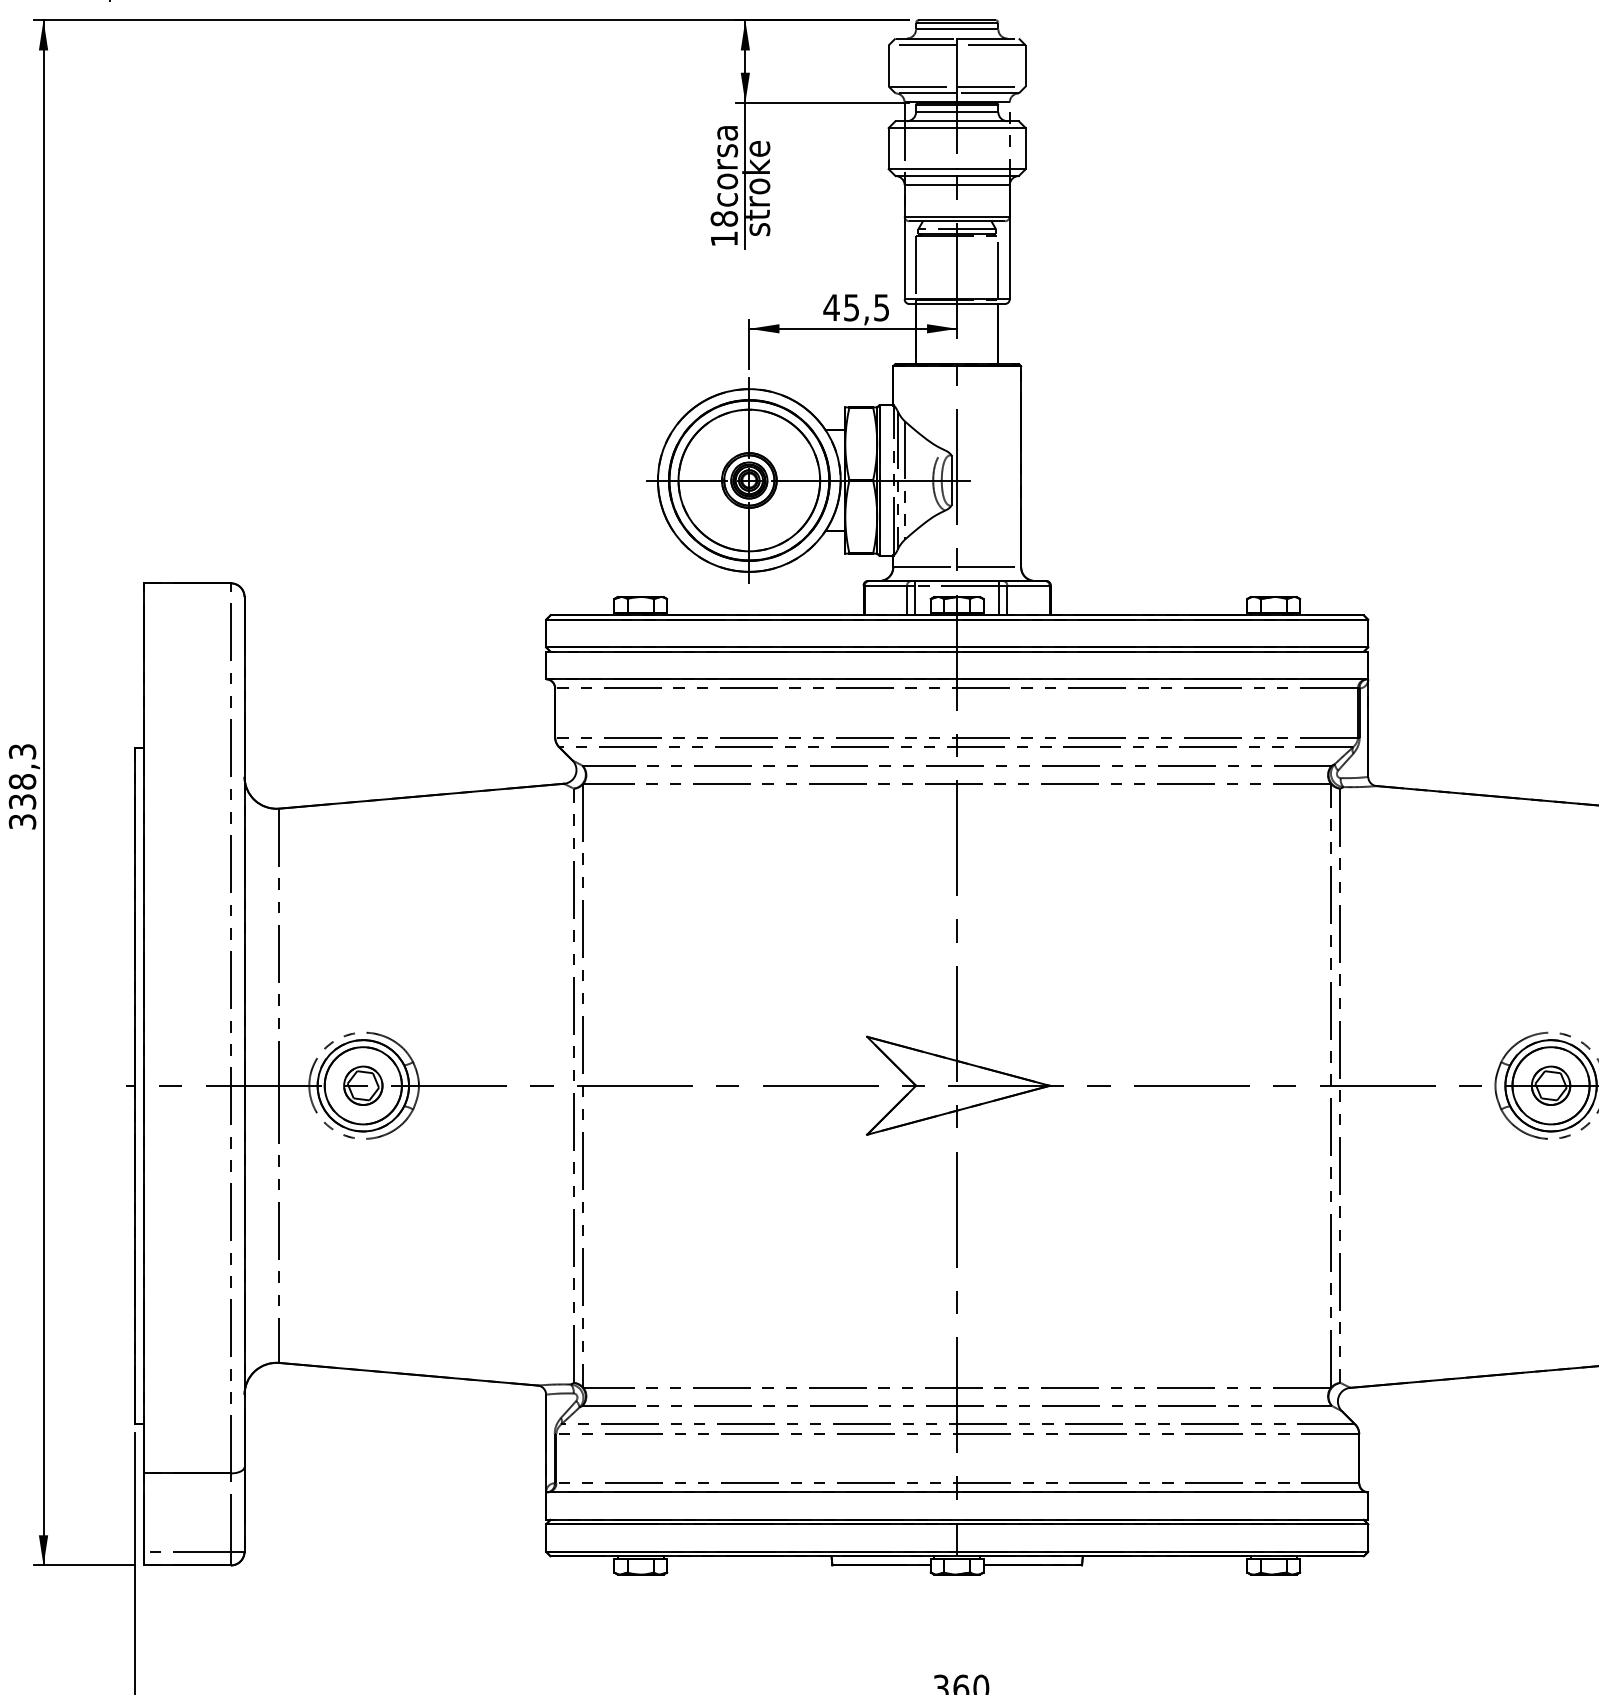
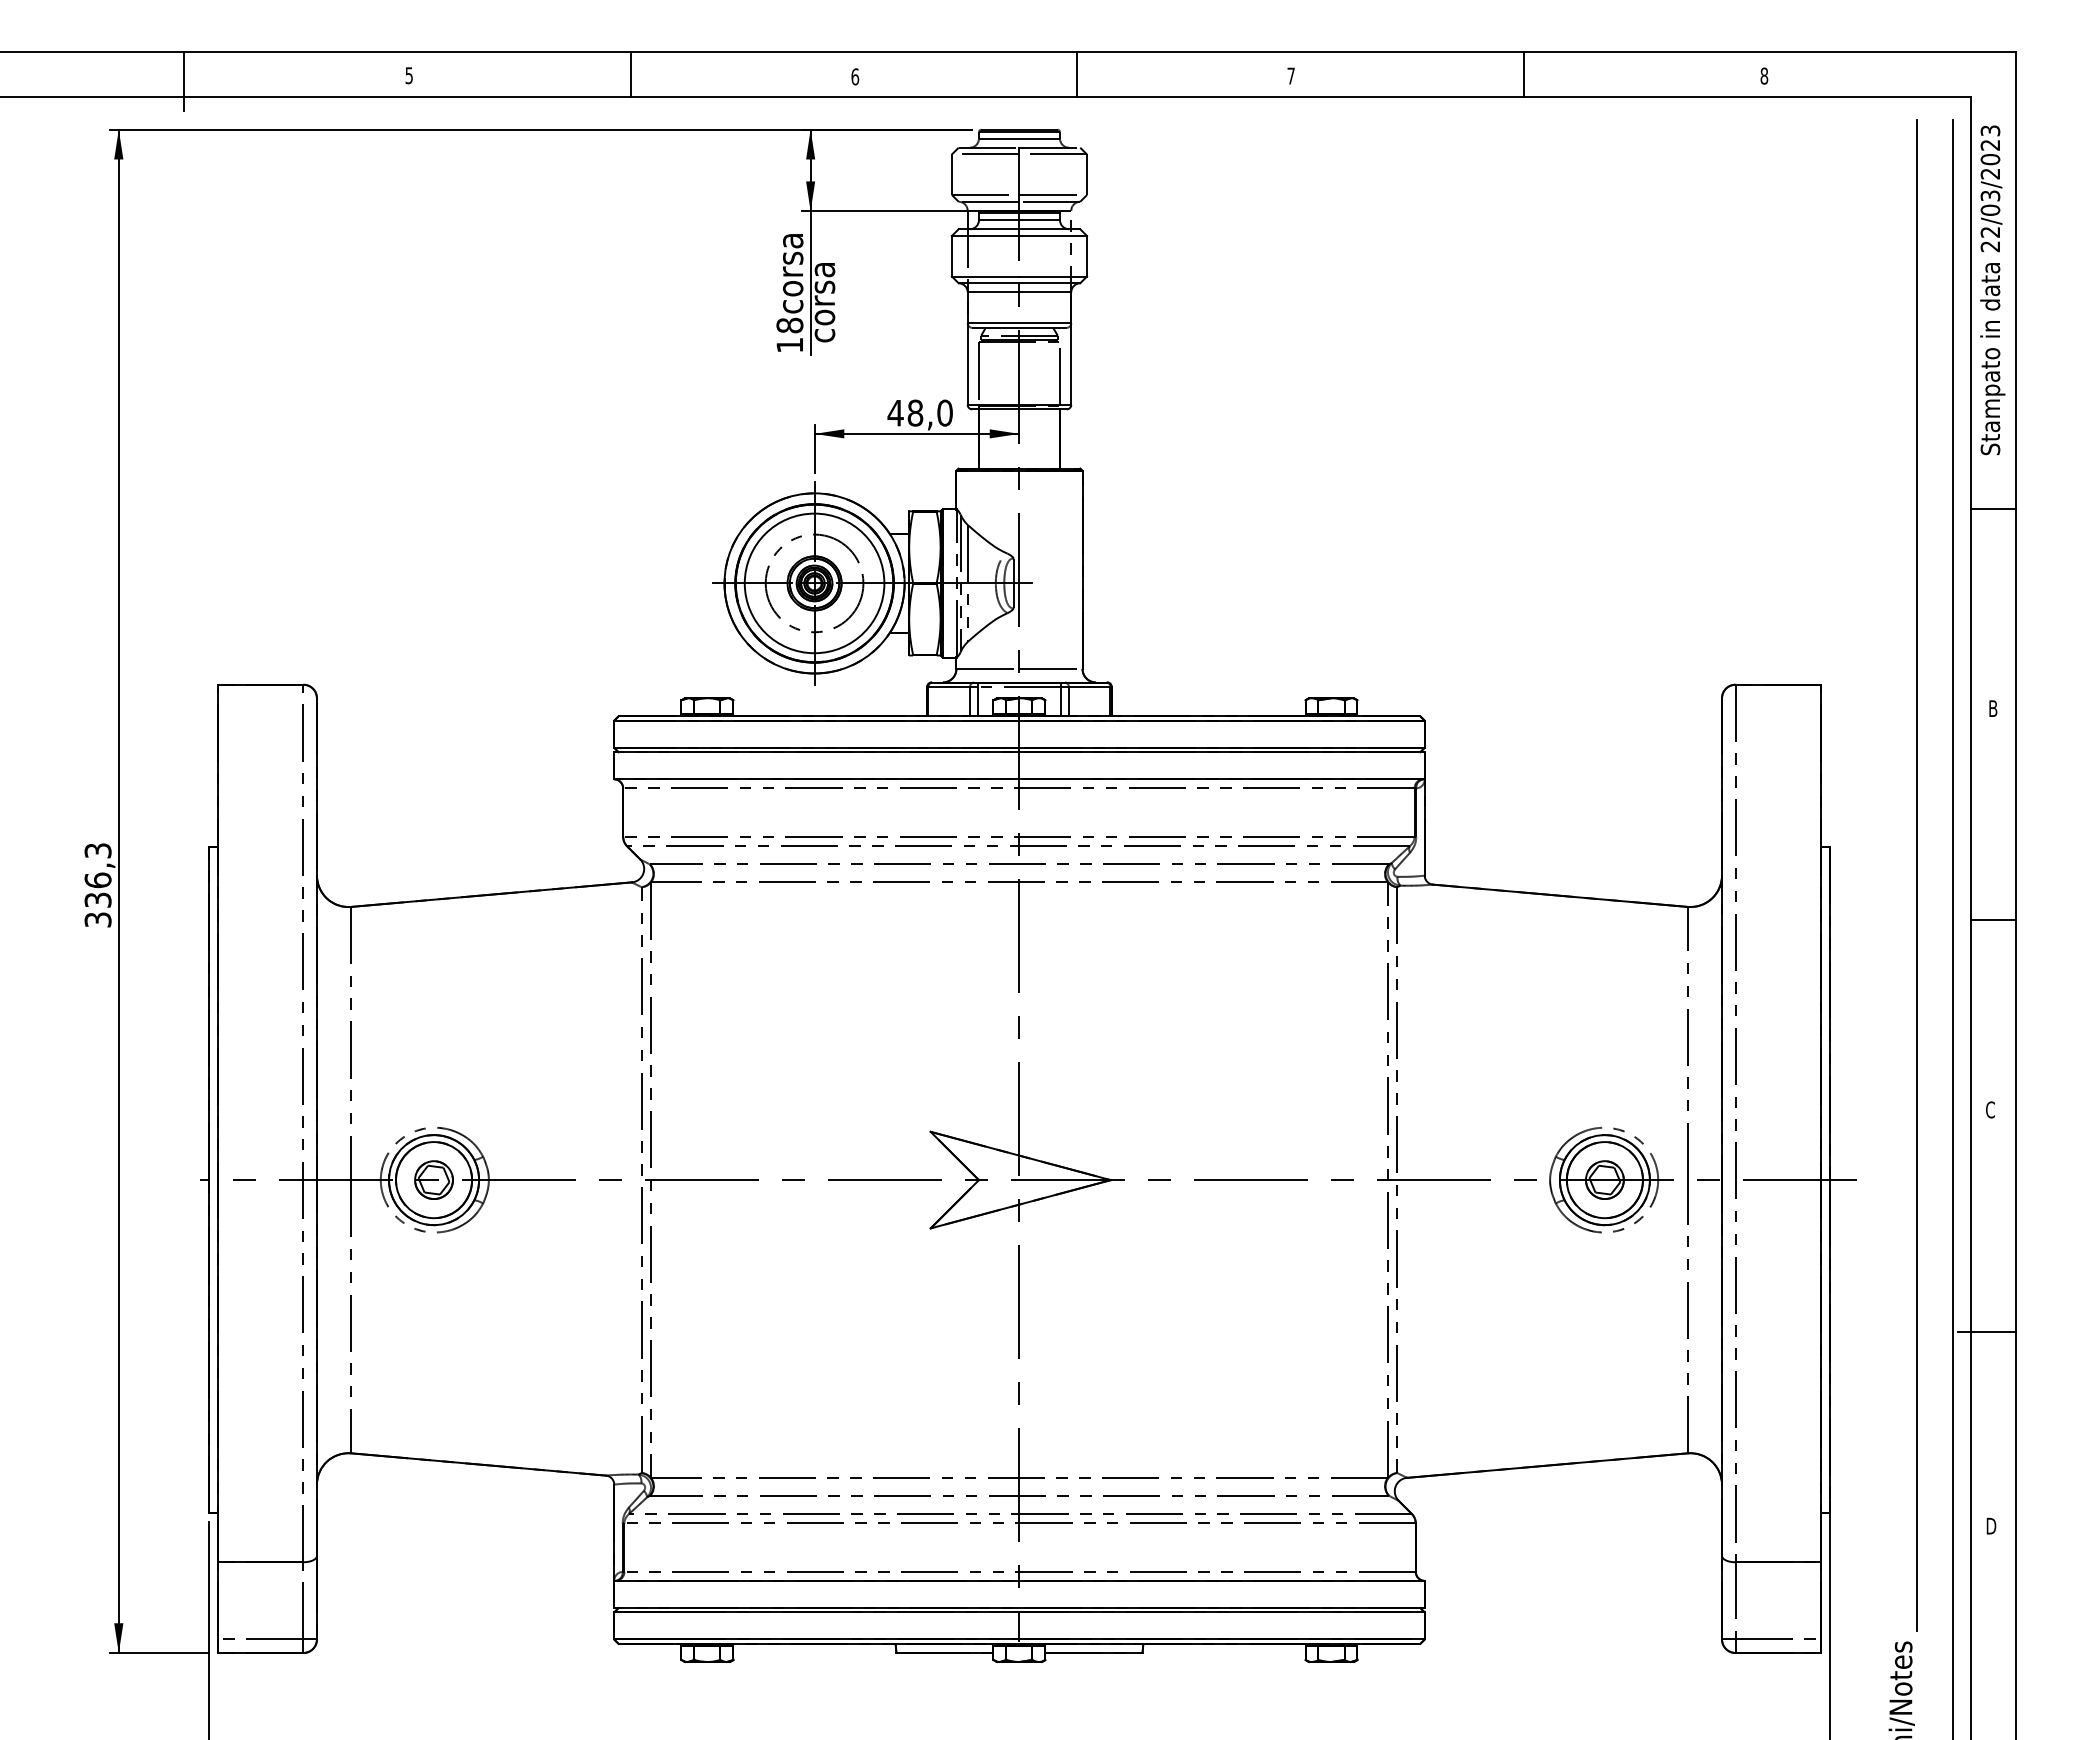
text: (756, 188) -> (821, 295), stroke -> corsa
text: (865, 307) -> (929, 412), 45,5 -> 48,0
circle: (749, 480) -> (814, 583), size x0.7
text: (21, 781) -> (97, 880), 338,3 -> 336,3

